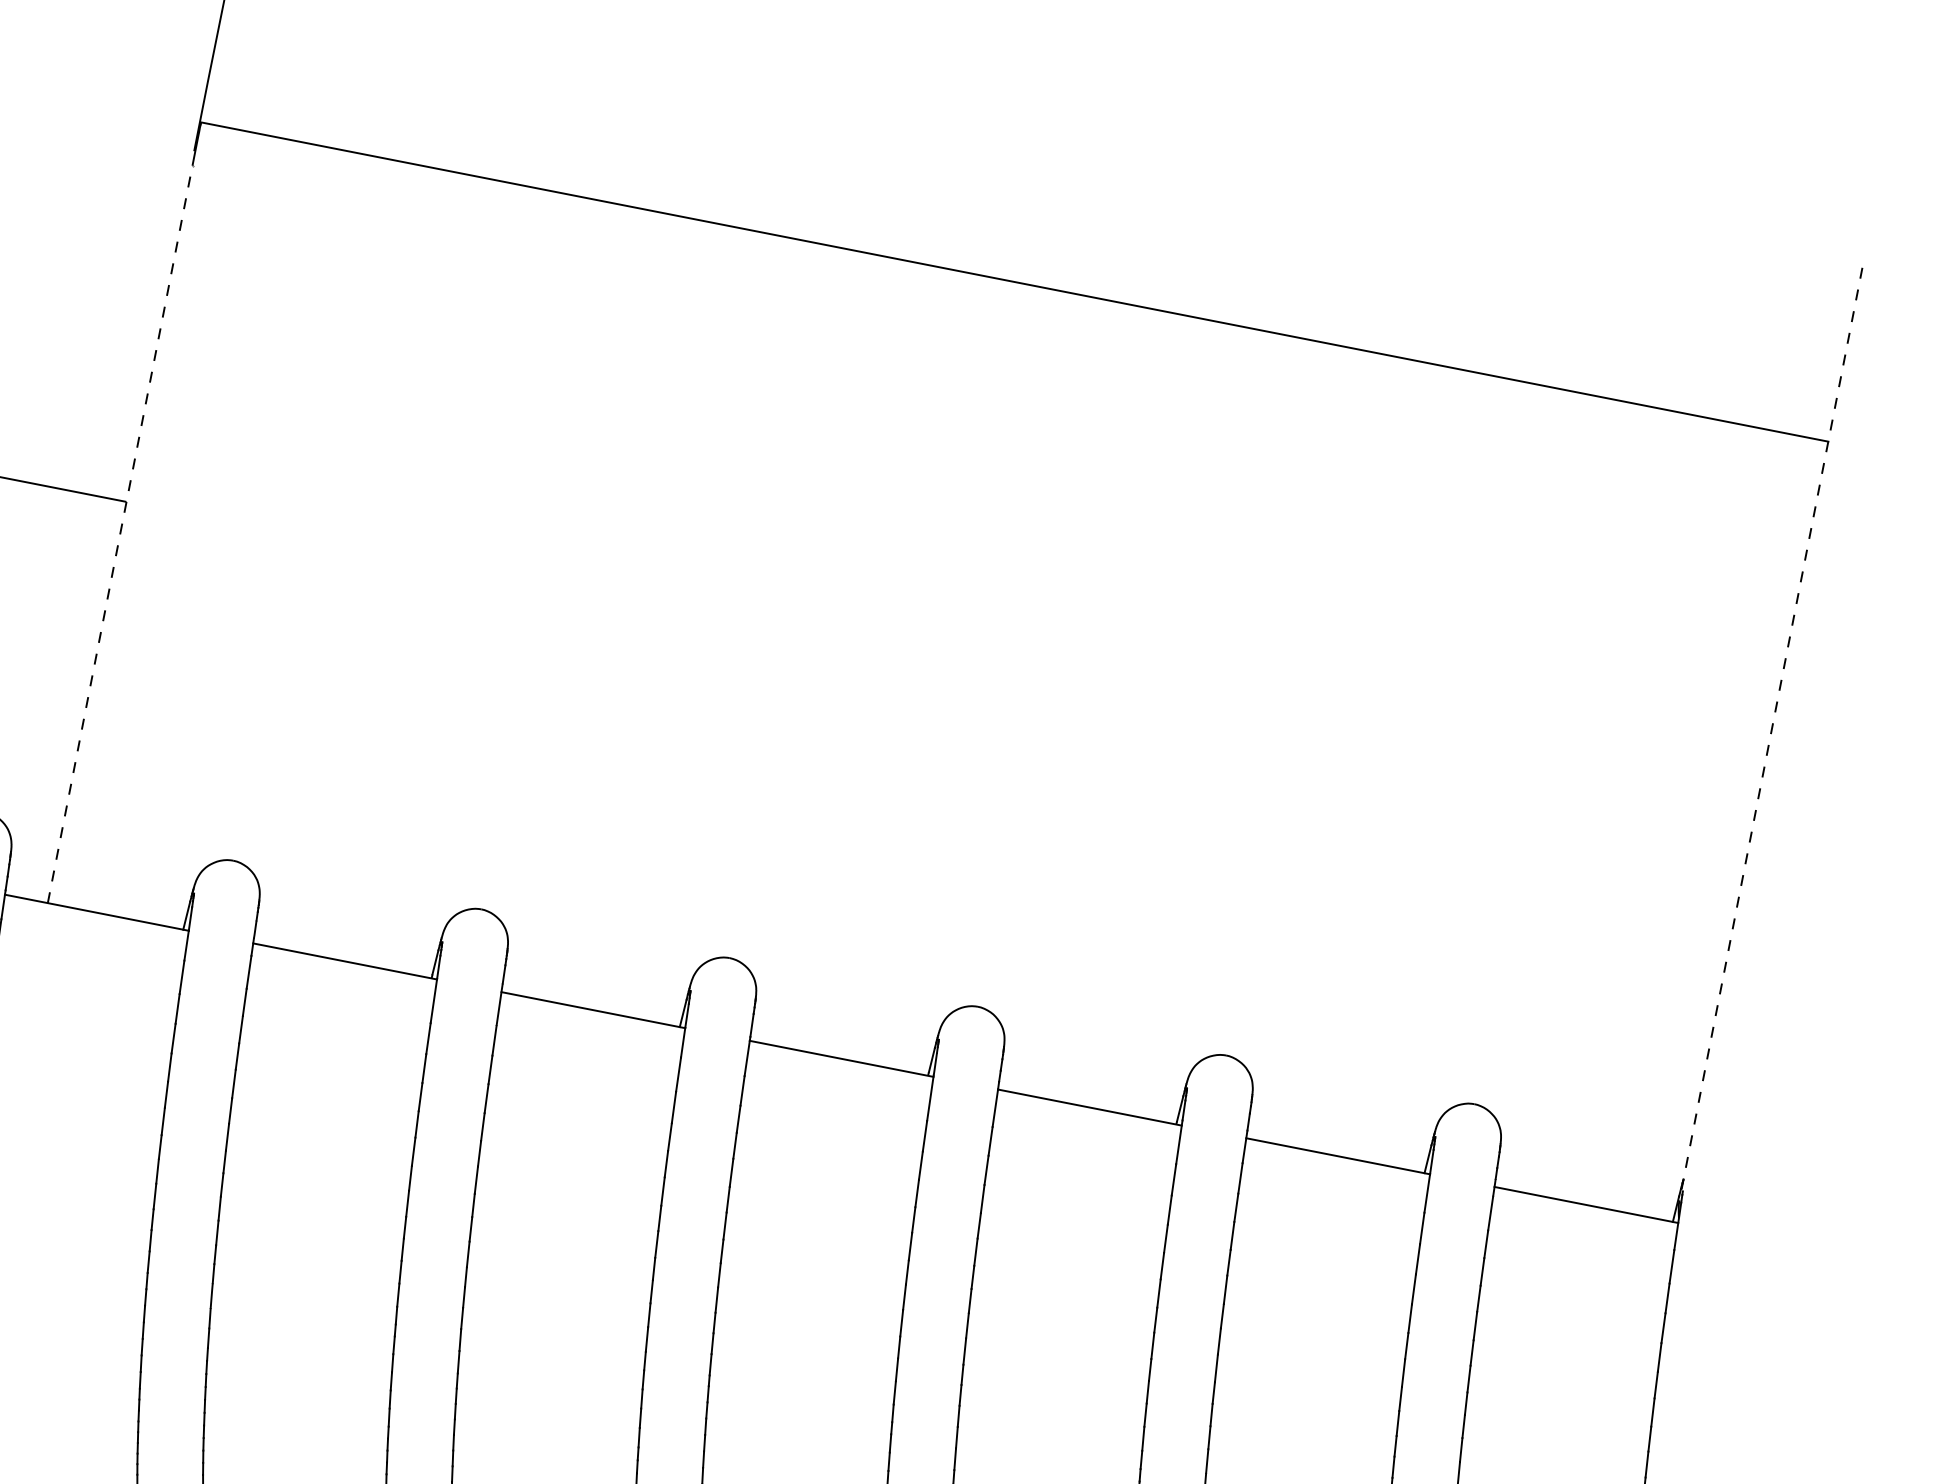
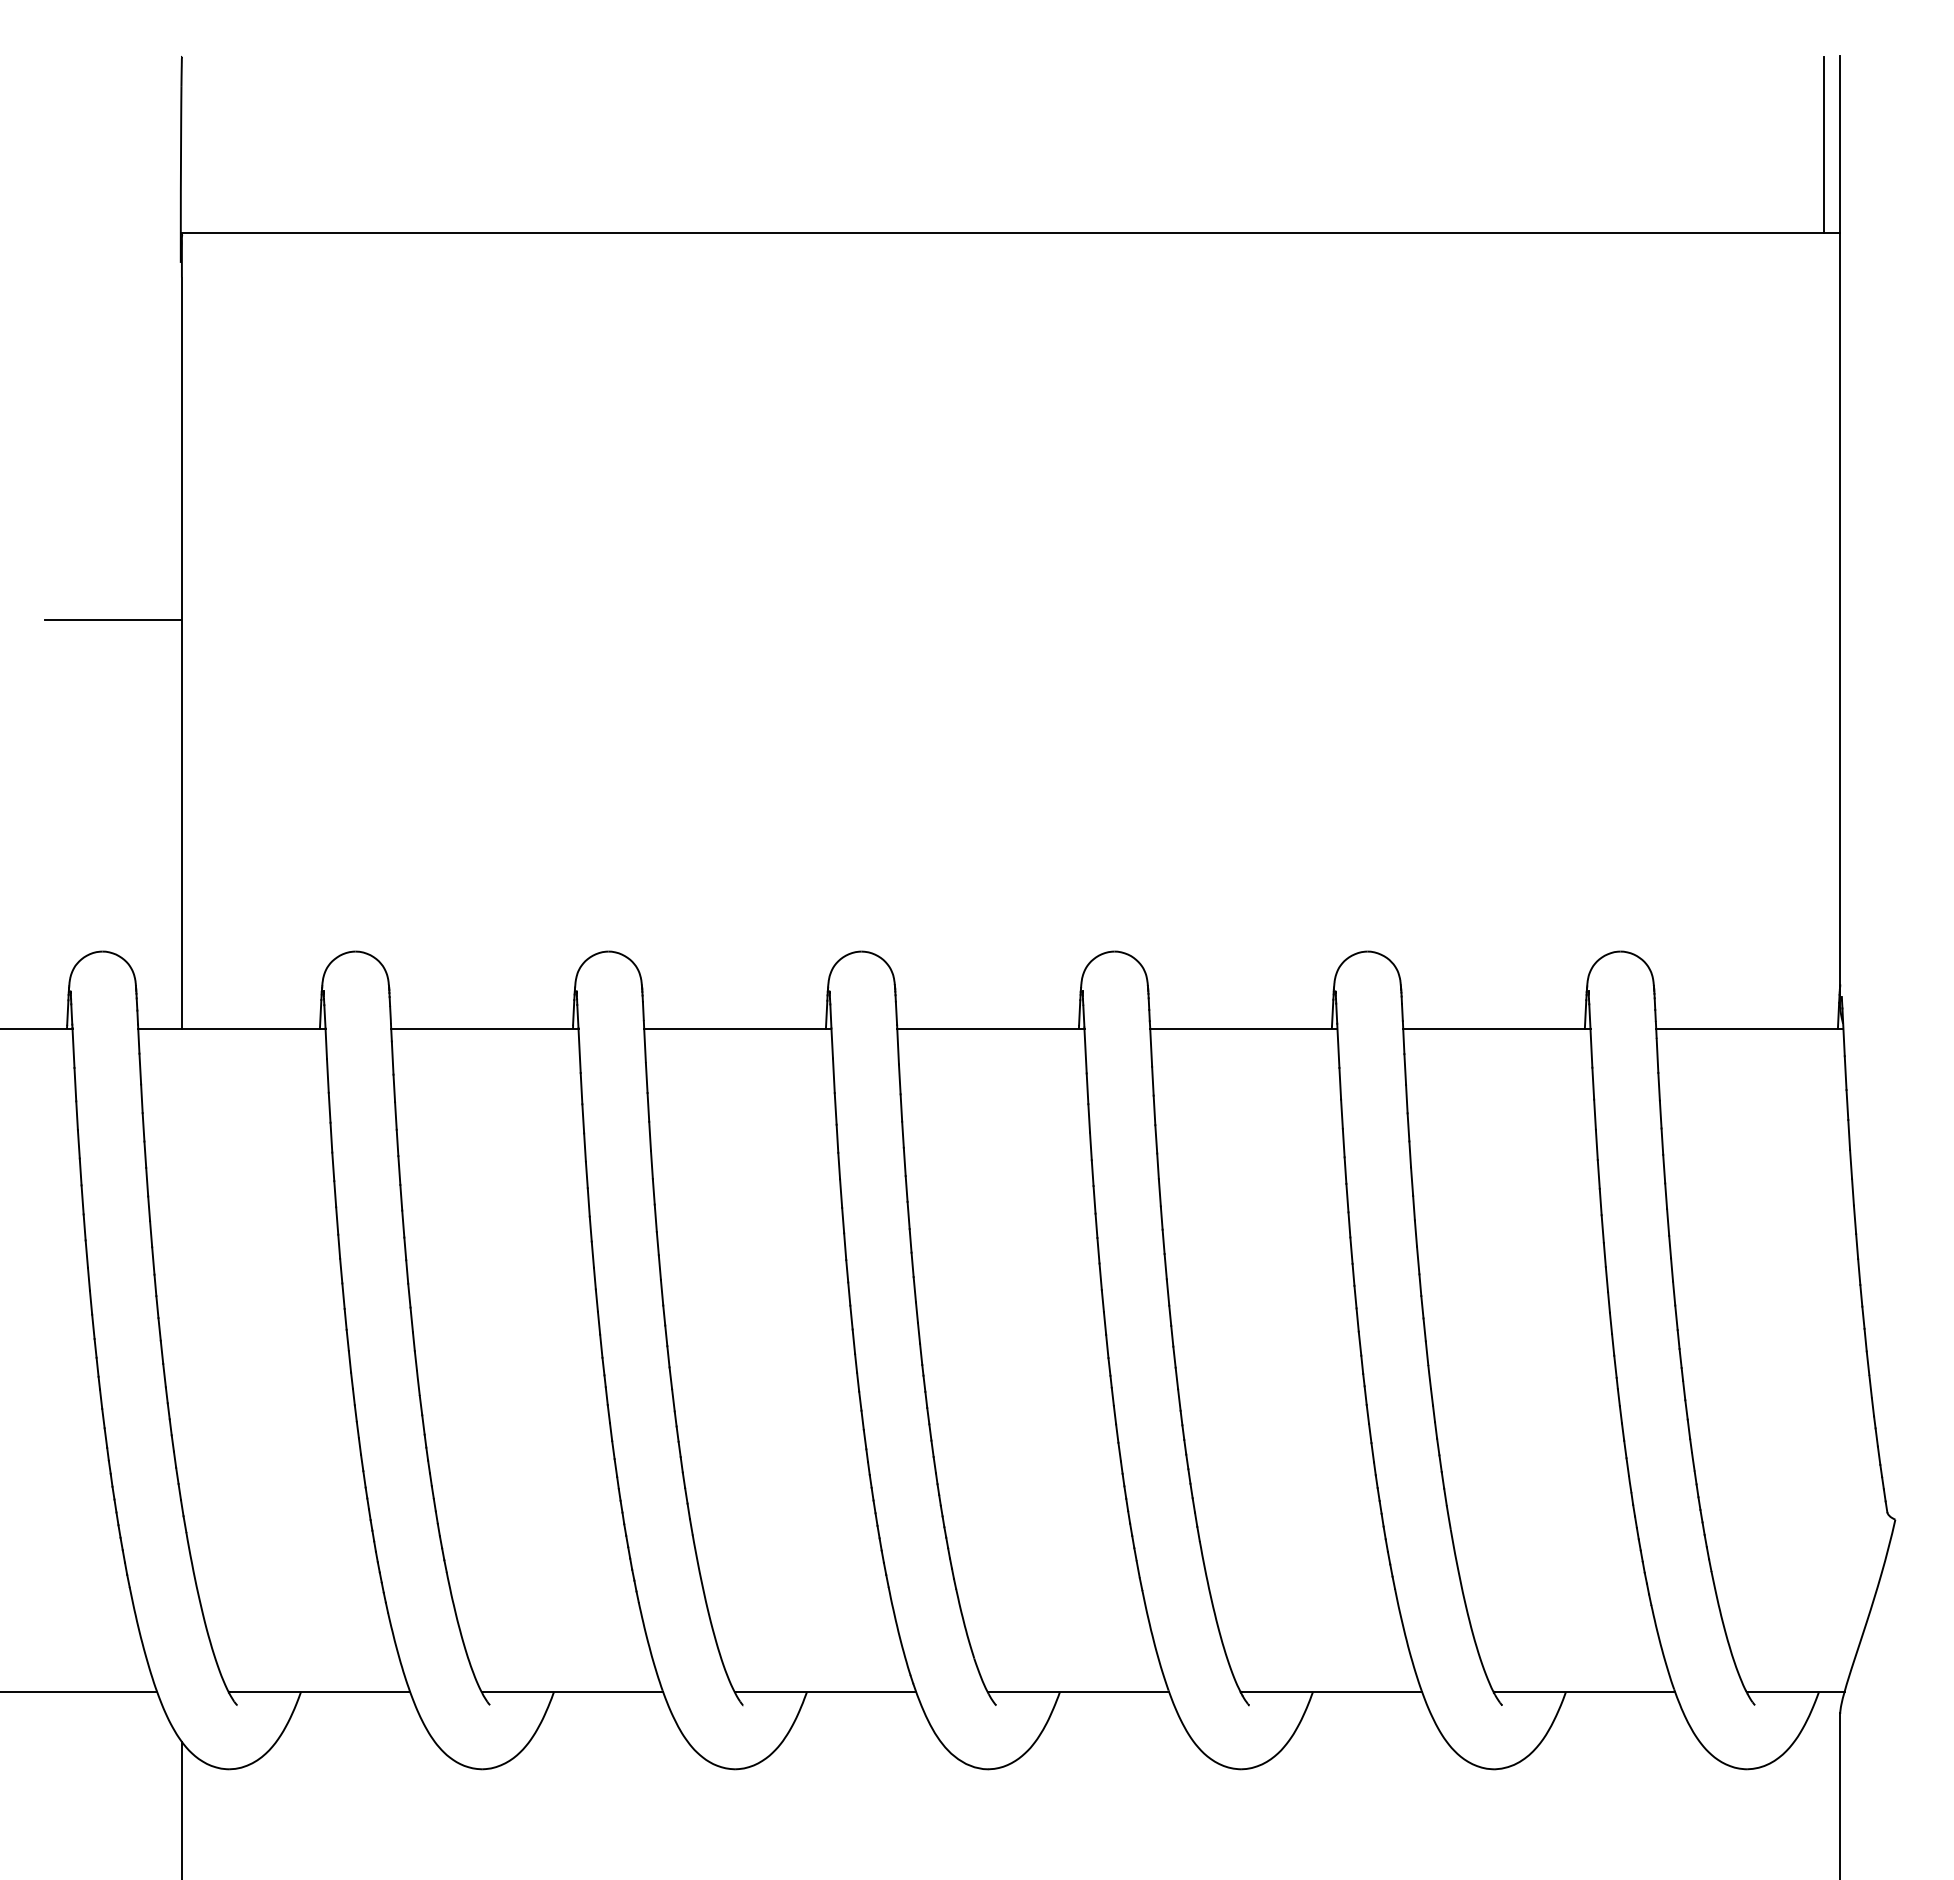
line: (1828, 351) -> (1823, 144), added
line: (119, 534) -> (181, 653), dashed -> solid
line: (1771, 734) -> (1840, 531), dashed -> solid

